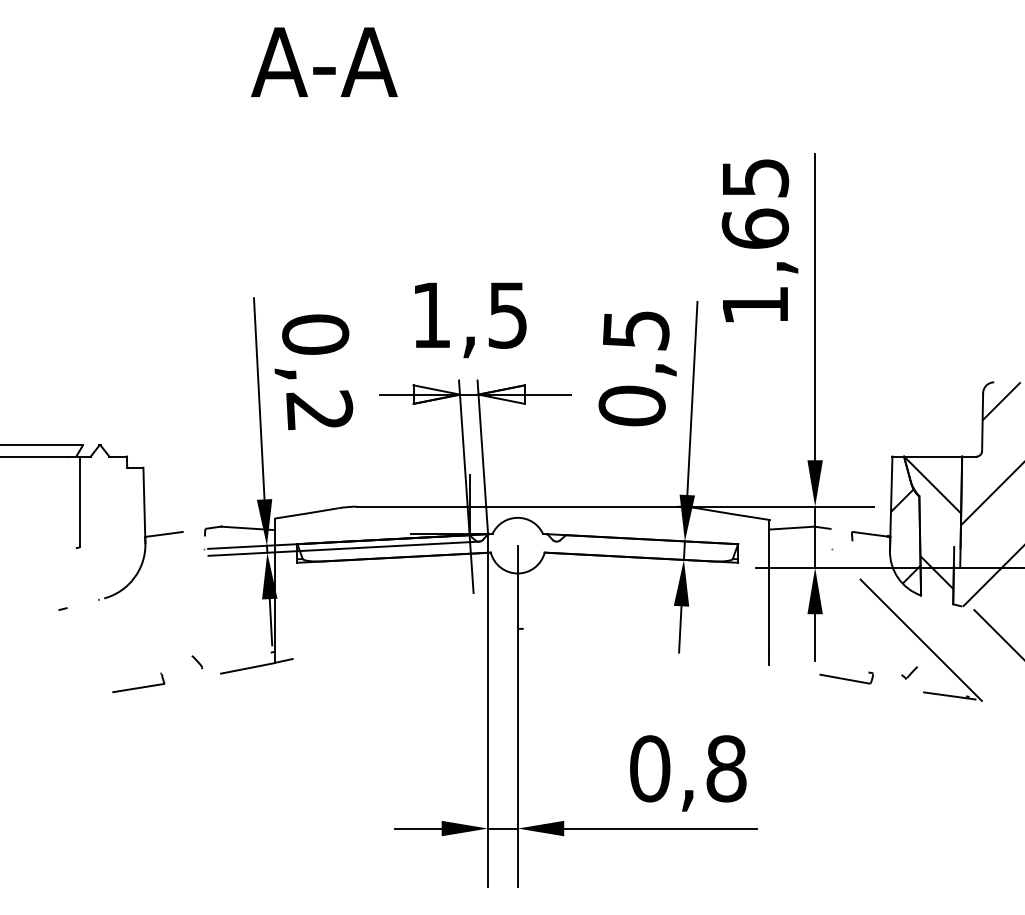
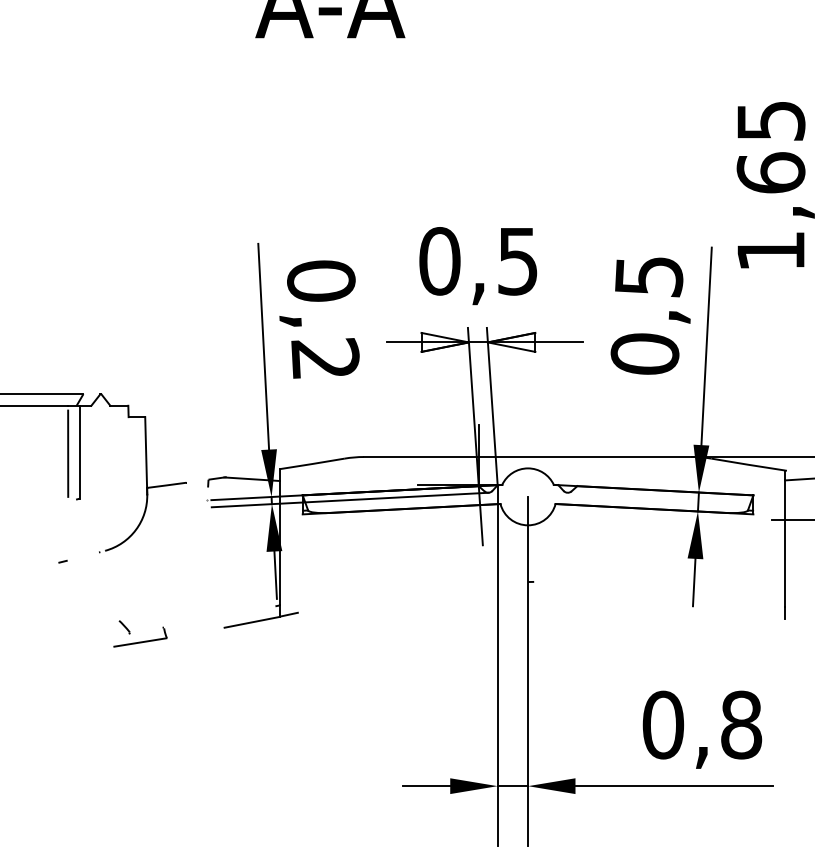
text: (431, 314) -> (439, 260), 1,5 -> 0,5
line: (68, 503) -> (68, 453), added
line: (197, 662) -> (124, 627), moved

